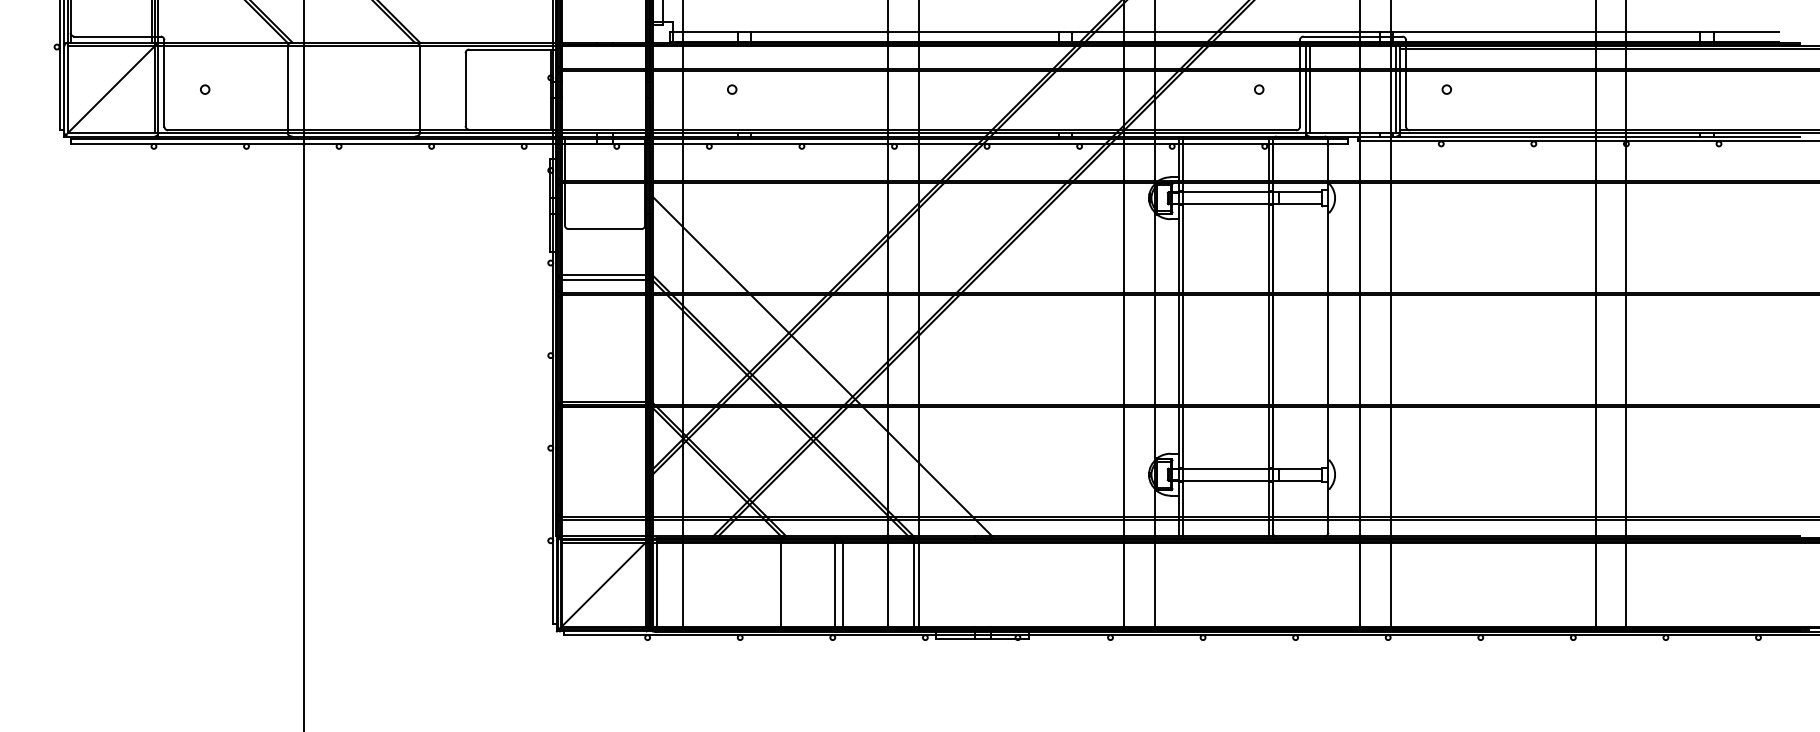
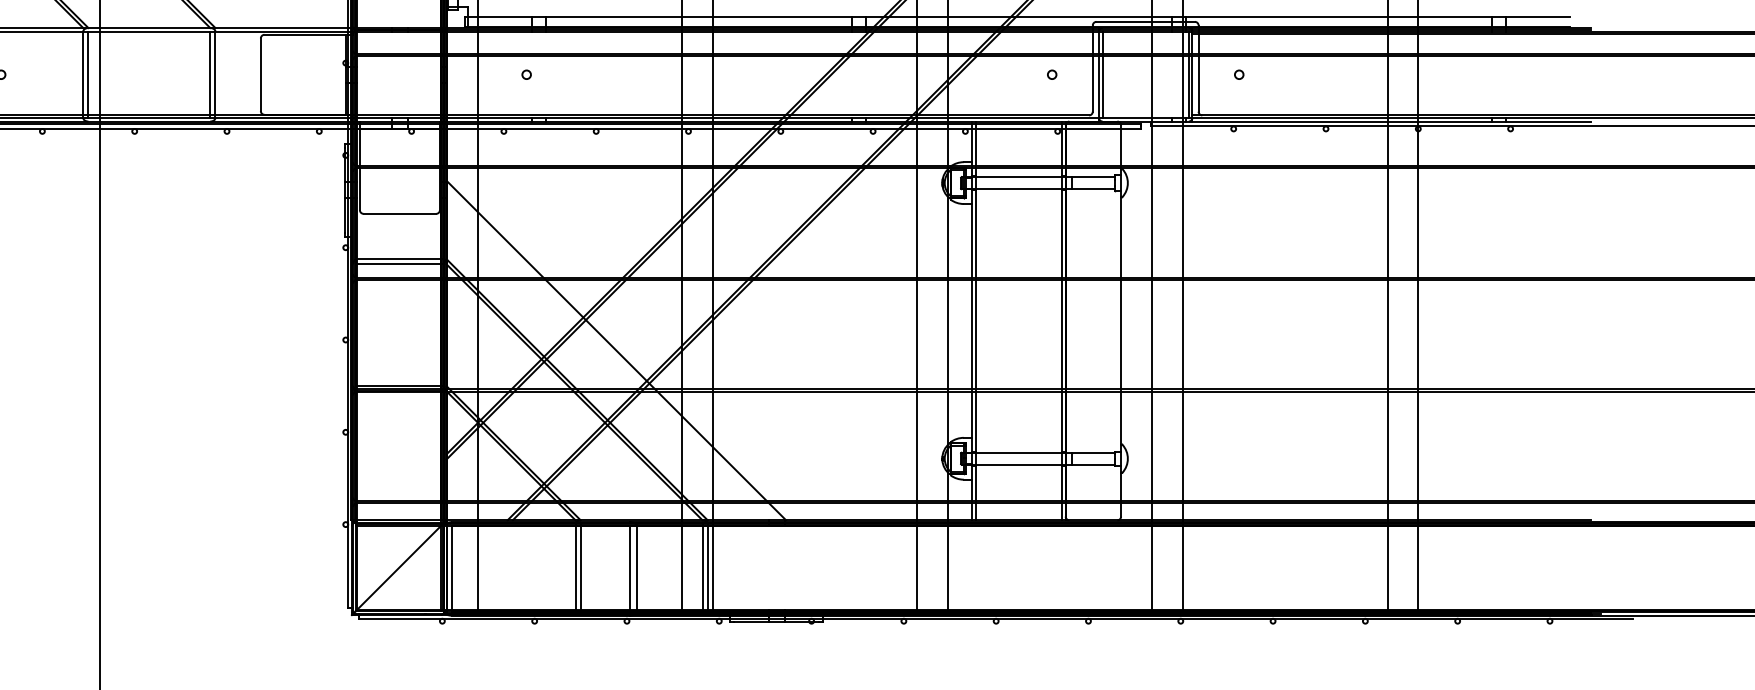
line: (292, 89) -> (88, 74), added
line: (414, 89) -> (209, 74), added
line: (786, 583) -> (580, 567), added
line: (908, 583) -> (702, 567), added

